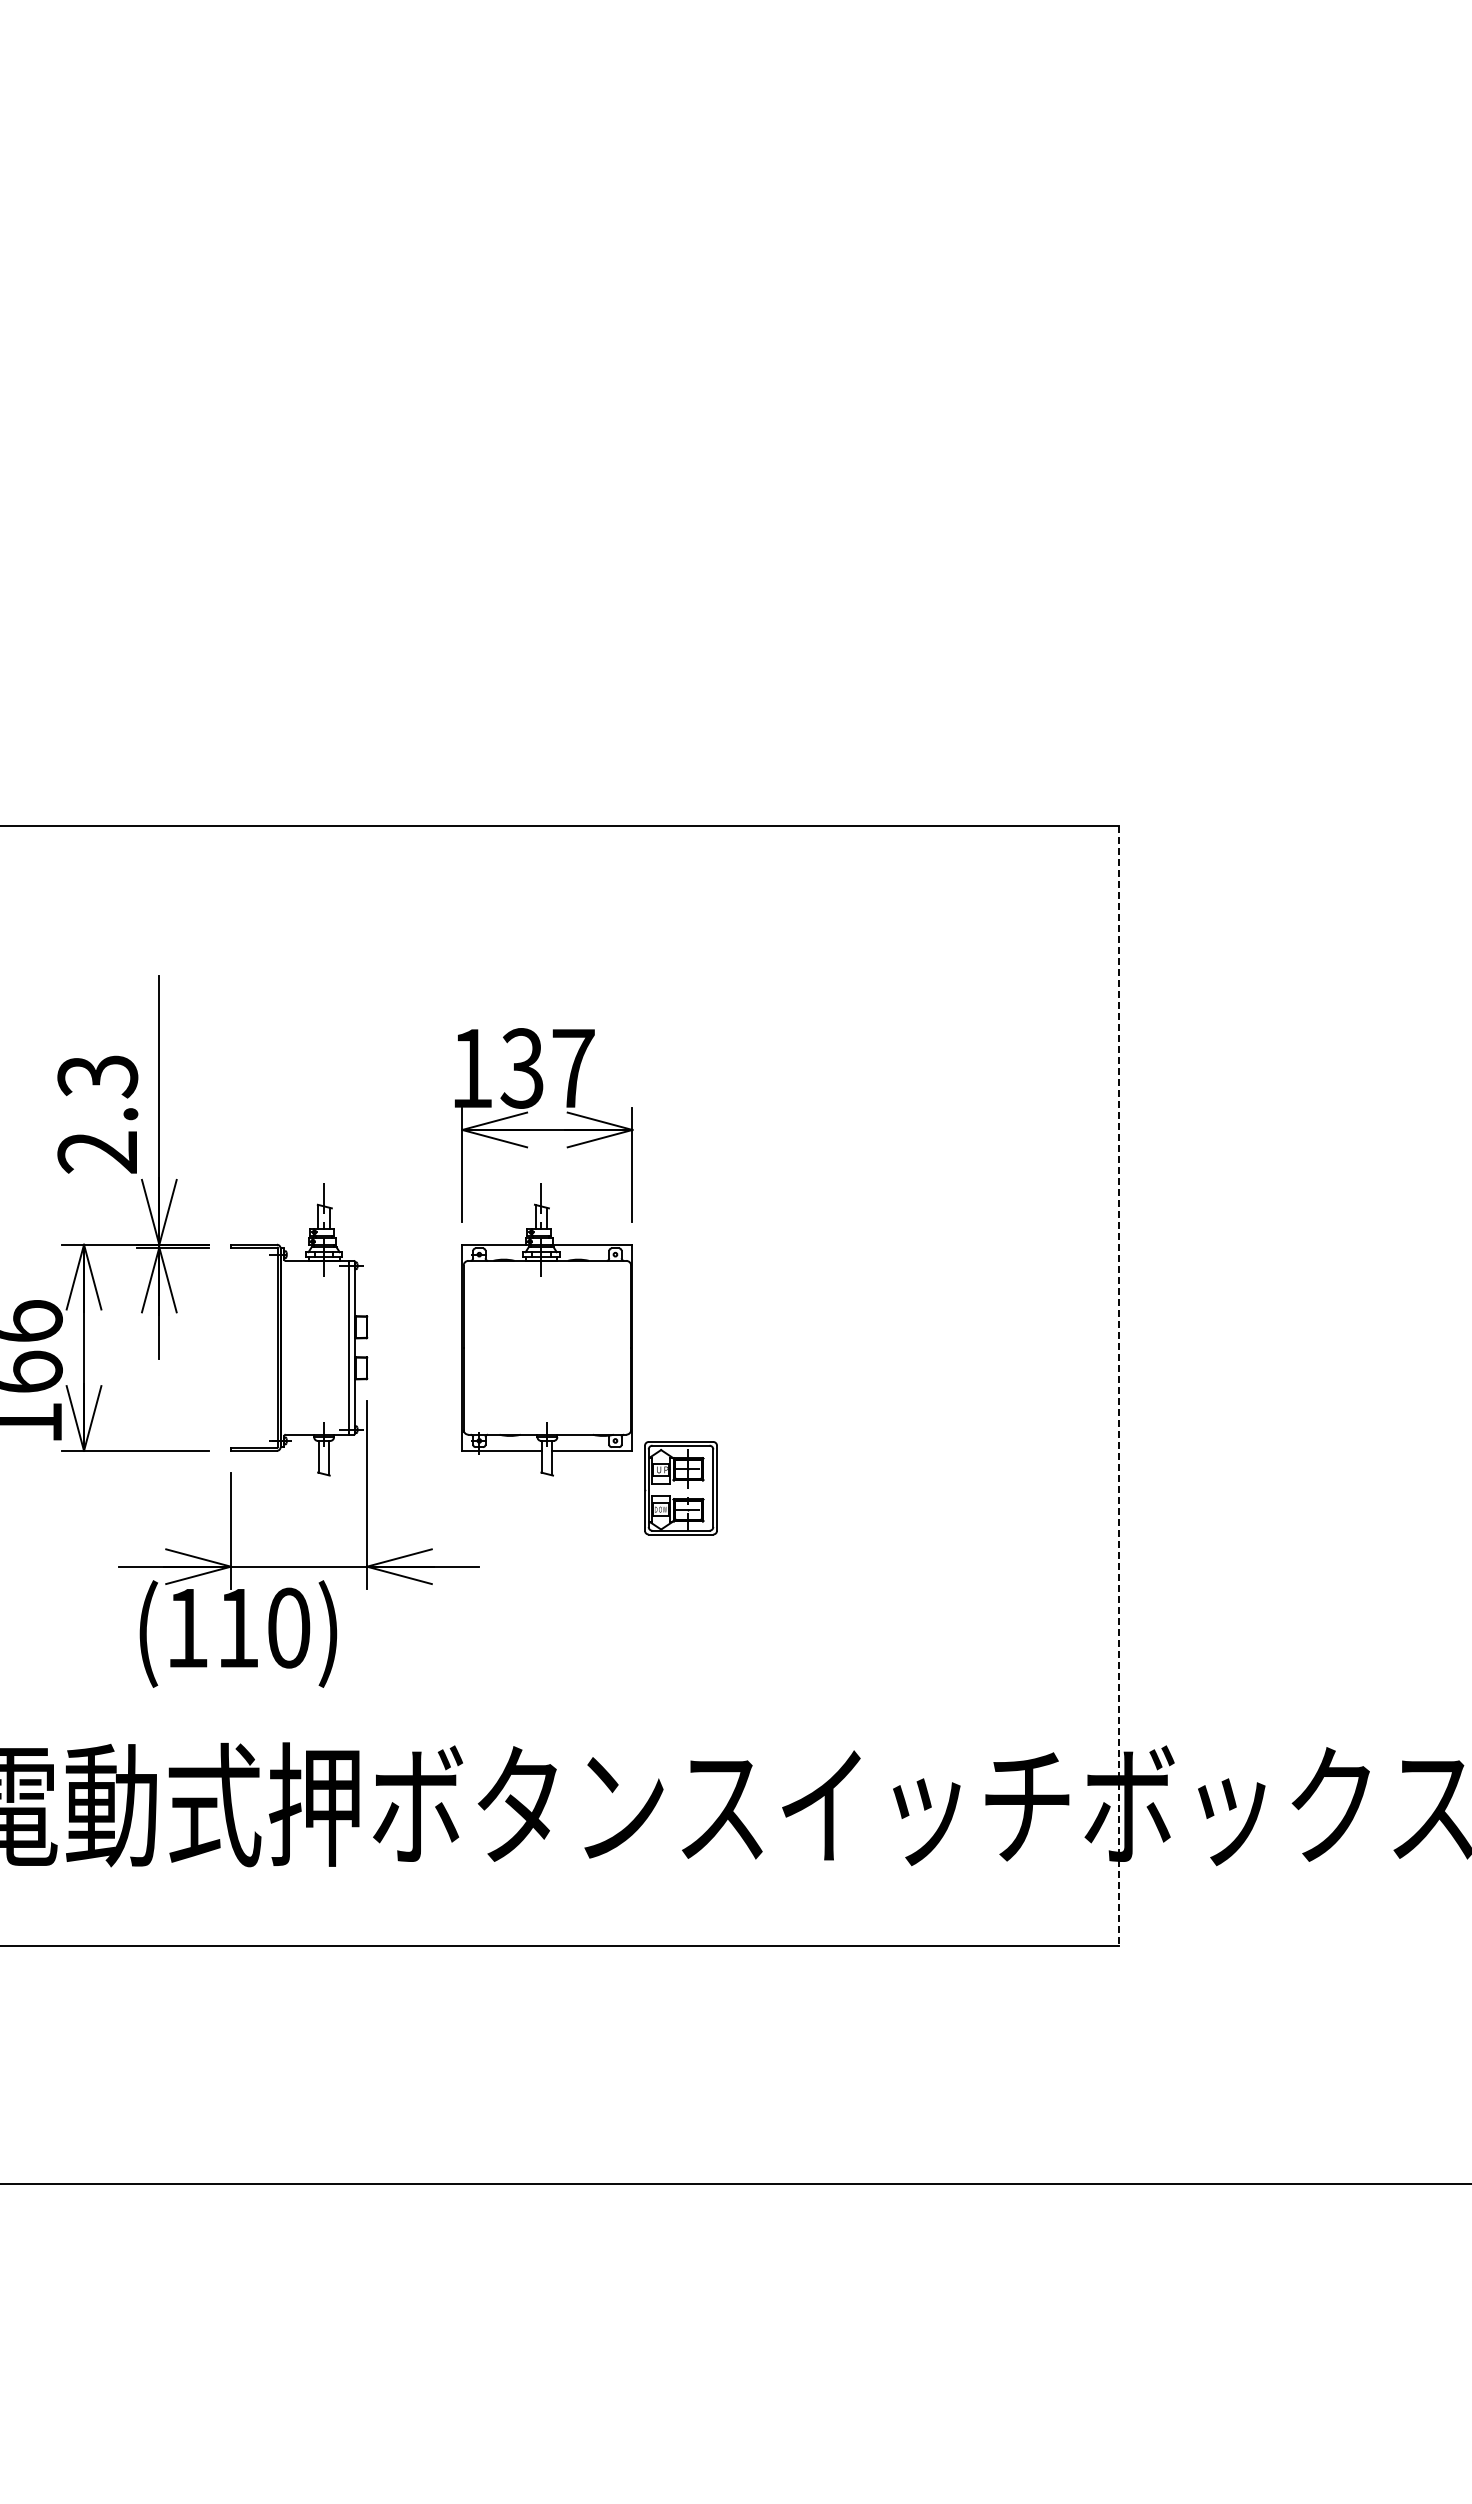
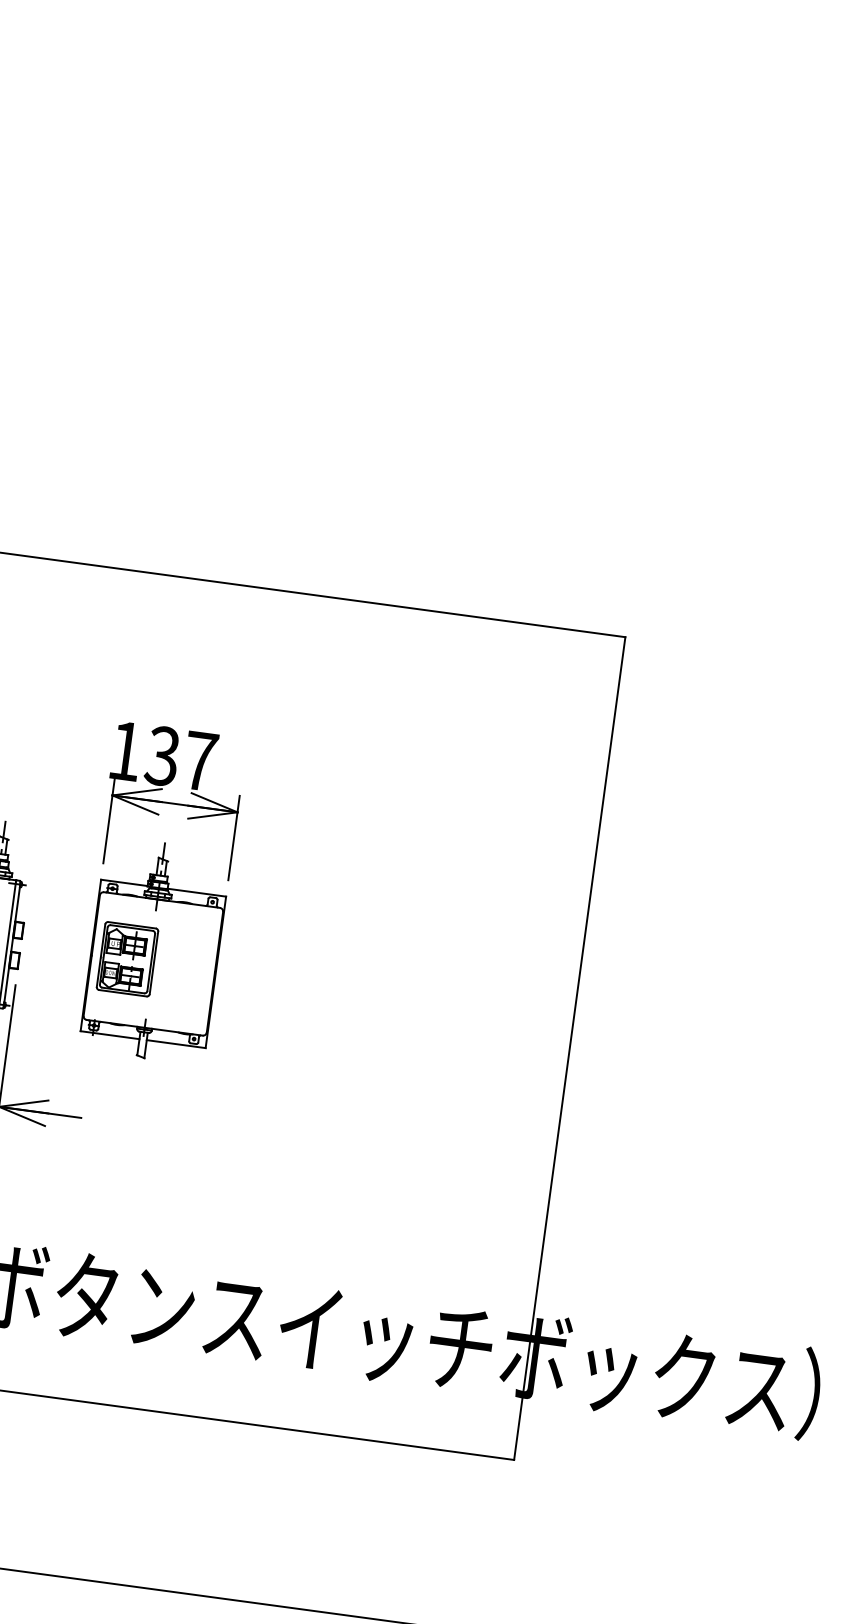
line: (1119, 1385) -> (569, 1048), dashed -> solid
part: (680, 1488) -> (127, 959), moved

